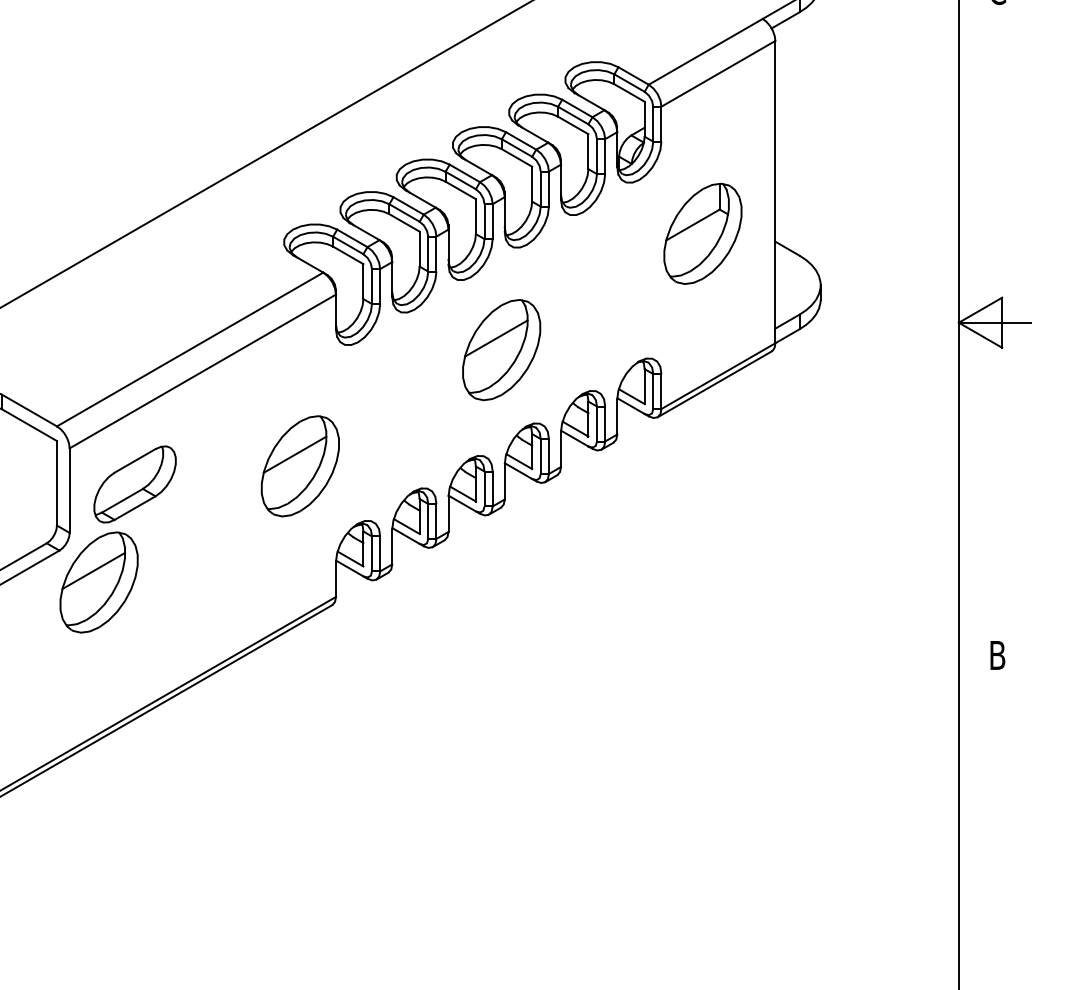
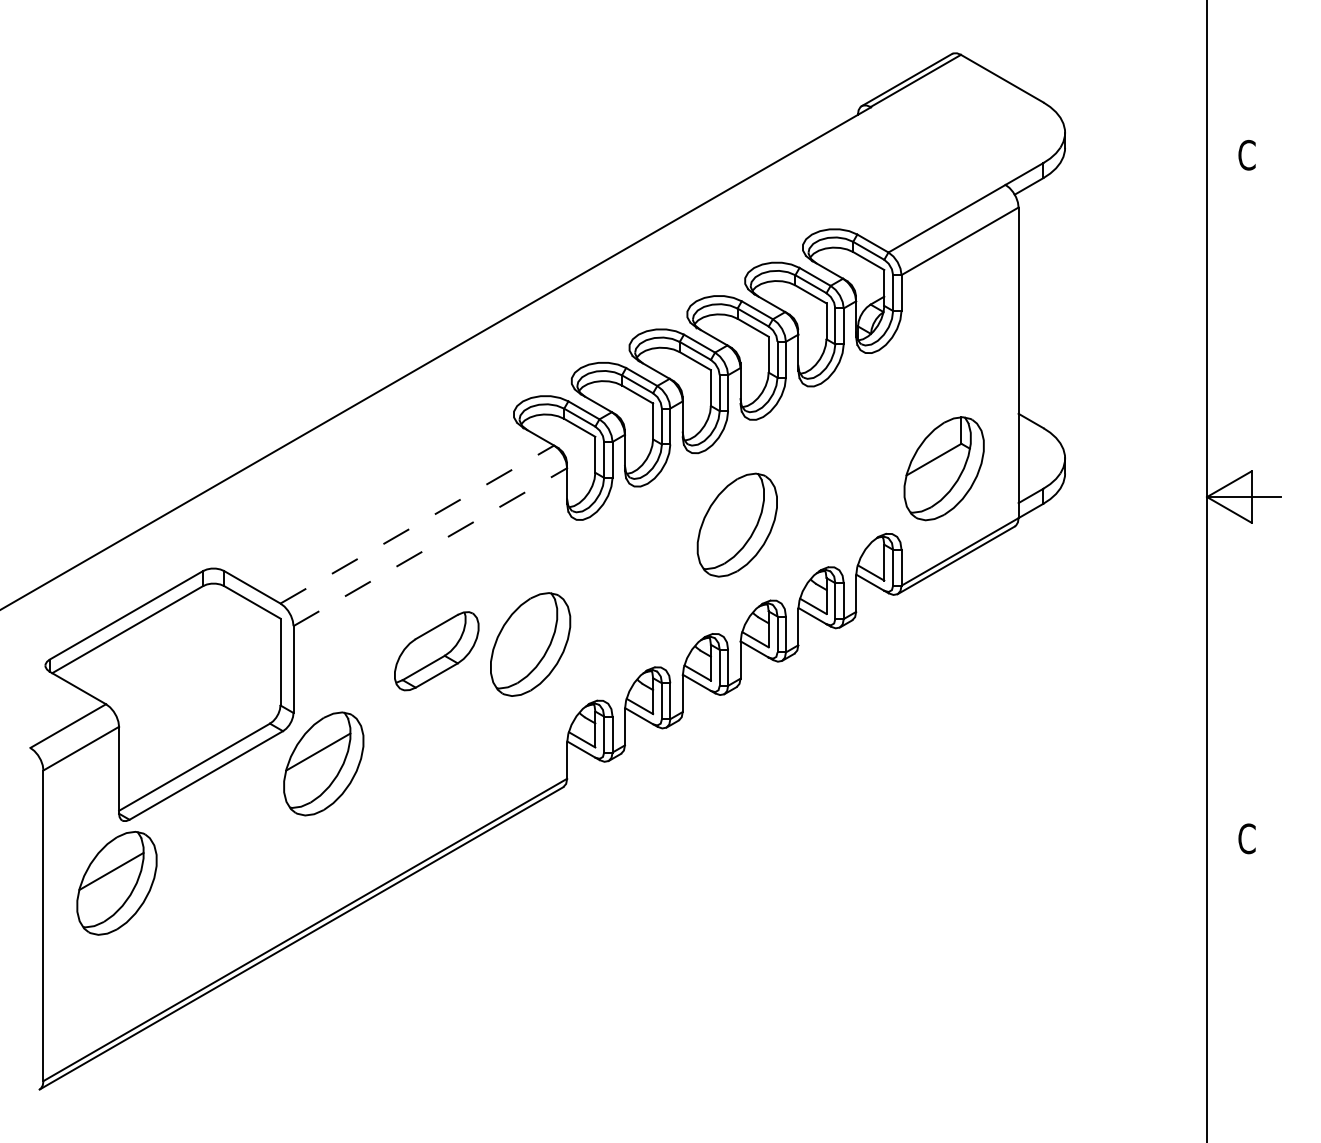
part: (702, 233) -> (943, 468), moved
line: (495, 337) -> (731, 512), removed
line: (190, 349) -> (417, 524), solid -> dashed
line: (202, 371) -> (430, 547), solid -> dashed
line: (294, 454) -> (524, 632), removed
part: (134, 484) -> (436, 651), moved
text: (997, 655) -> (1246, 838), B -> C

